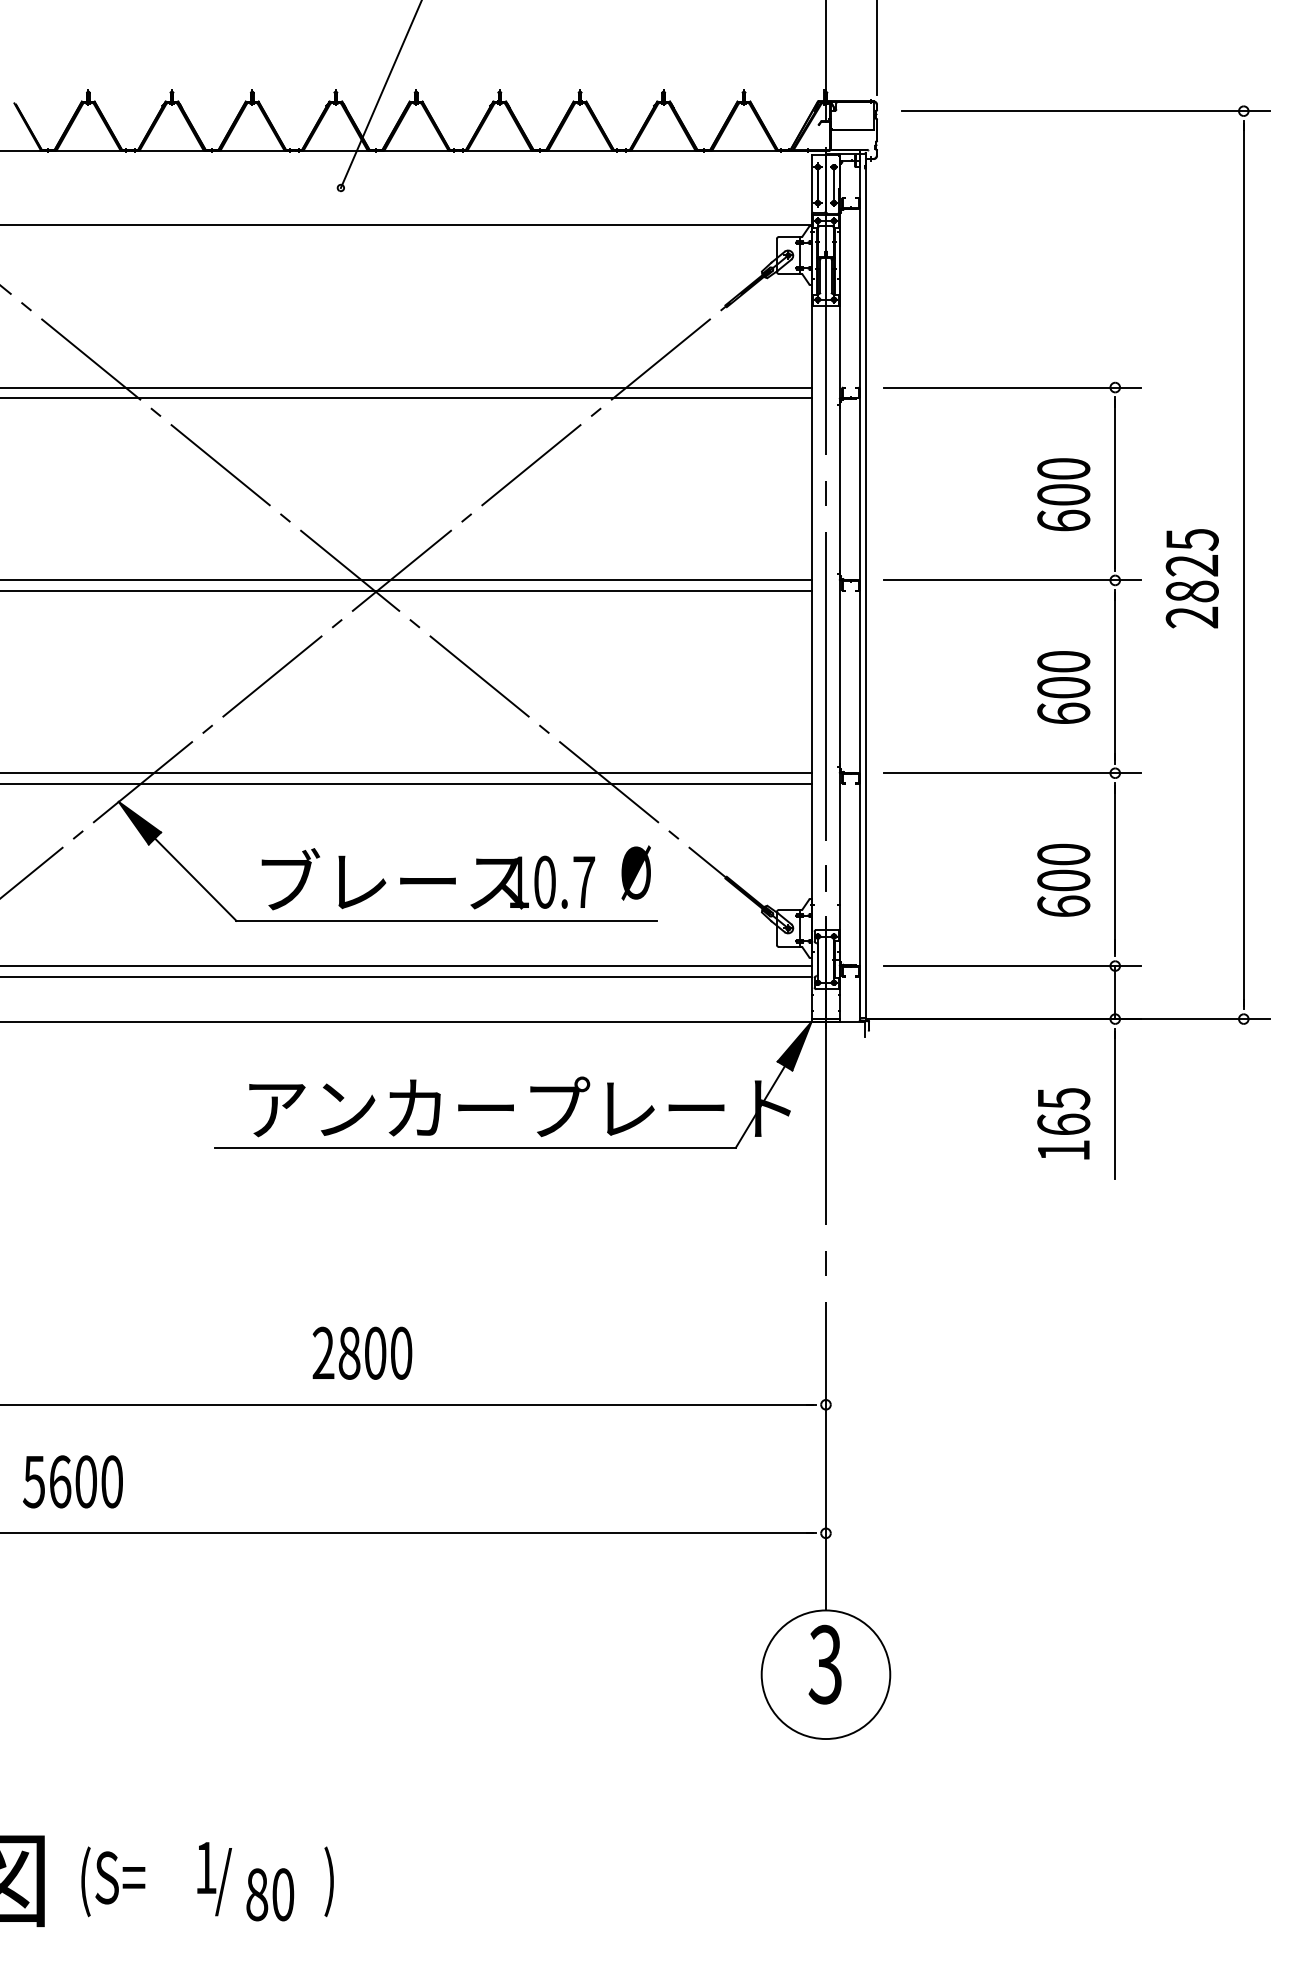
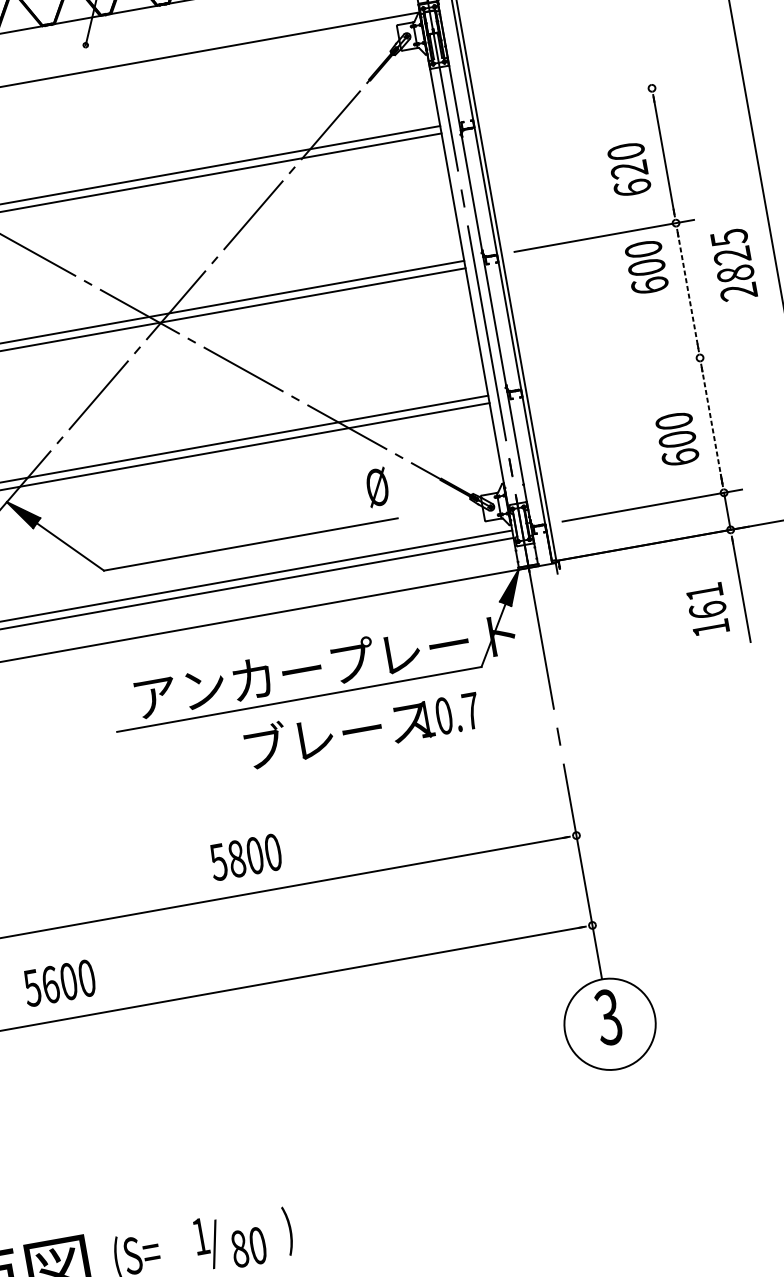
line: (1012, 387) -> (580, 101), removed
text: (1063, 494) -> (629, 169), 600 -> 620
text: (1191, 578) -> (733, 264), moved
line: (1115, 676) -> (688, 290), solid -> dashed
text: (1063, 687) -> (646, 267), moved
line: (1012, 773) -> (628, 370), removed
line: (1115, 869) -> (712, 425), solid -> dashed
text: (428, 879) -> (362, 728), moved
text: (1064, 1099) -> (705, 592), 165 -> 161
text: (323, 1352) -> (218, 861), 2800 -> 5800

